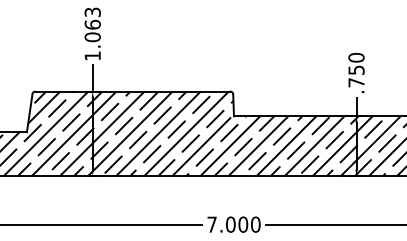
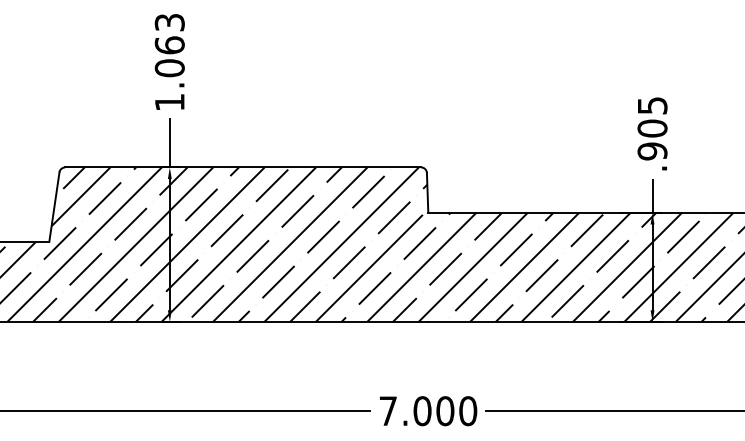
text: (356, 69) -> (652, 127), .750 -> .905

